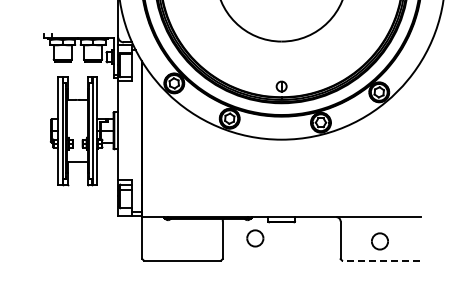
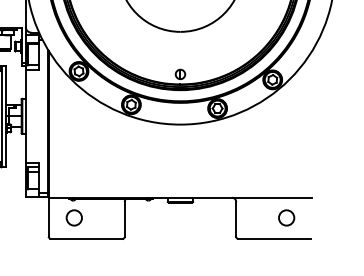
part: (255, 238) -> (74, 218), moved
part: (379, 241) -> (286, 218), moved
line: (380, 260) -> (273, 238), dashed -> solid

